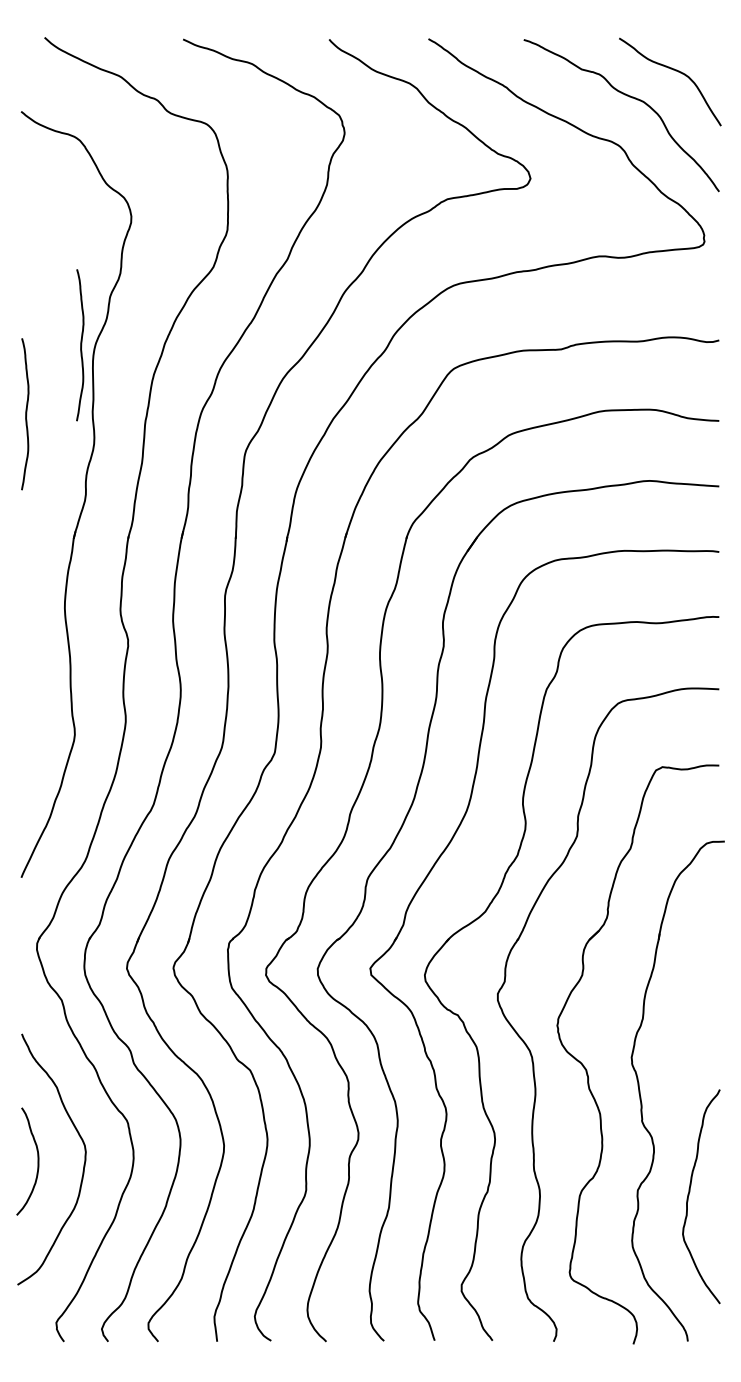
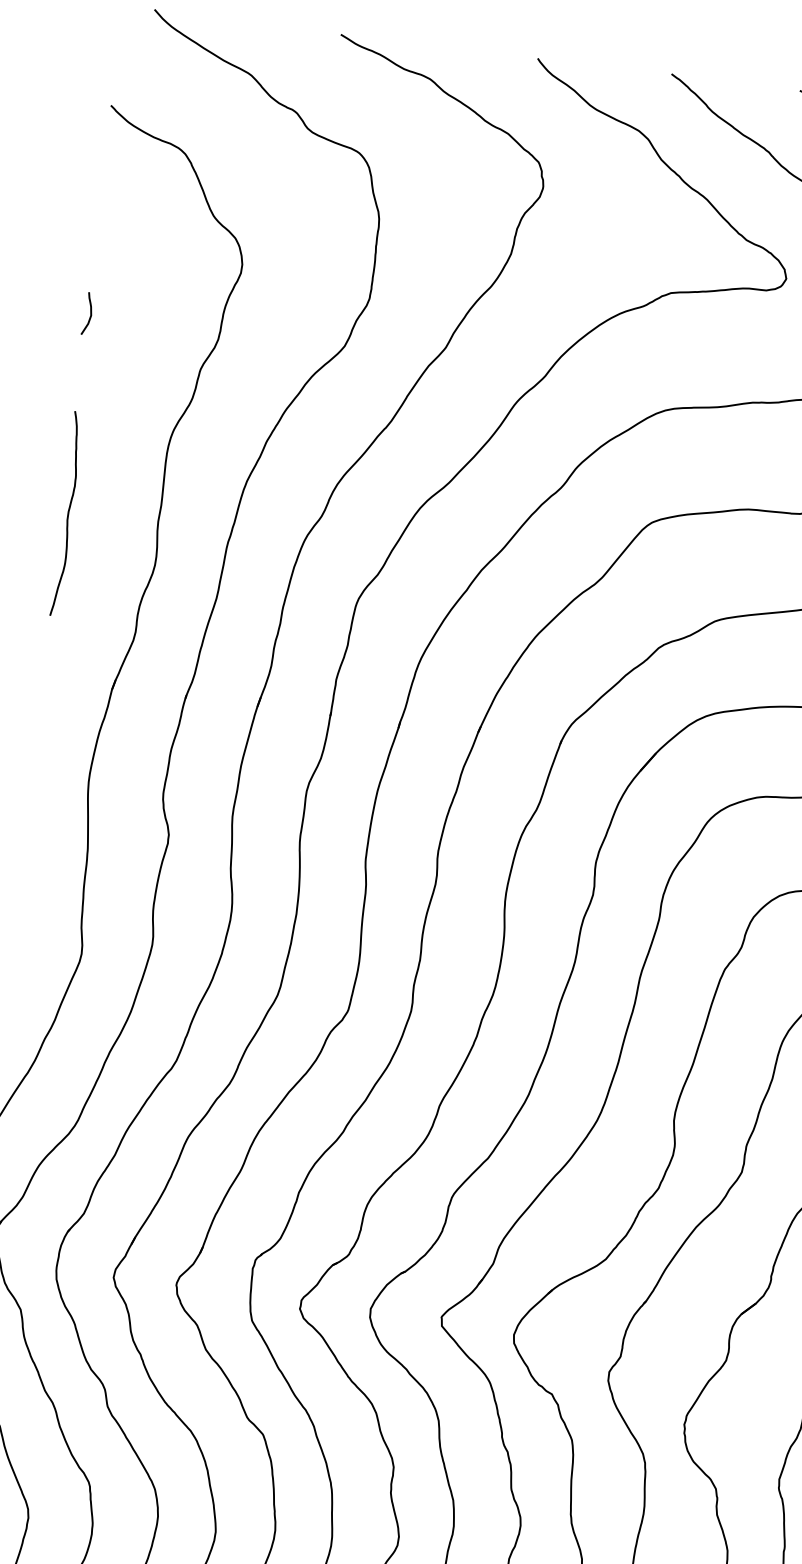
curve: (24, 265) -> (90, 313), added
curve: (80, 345) -> (152, 430), removed

